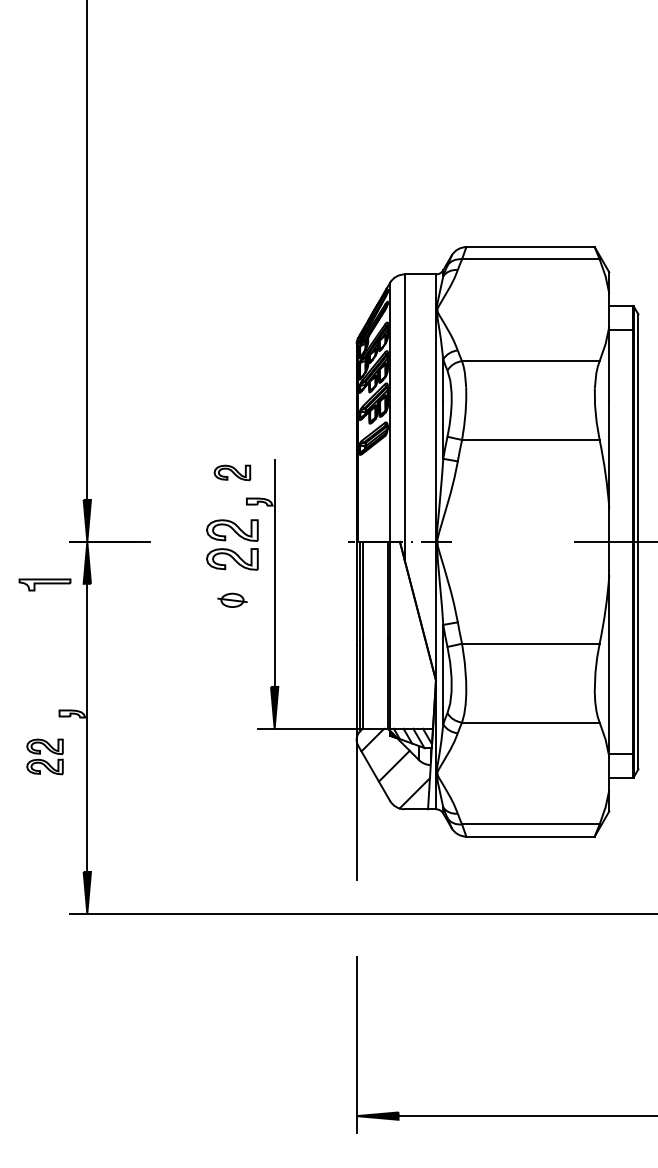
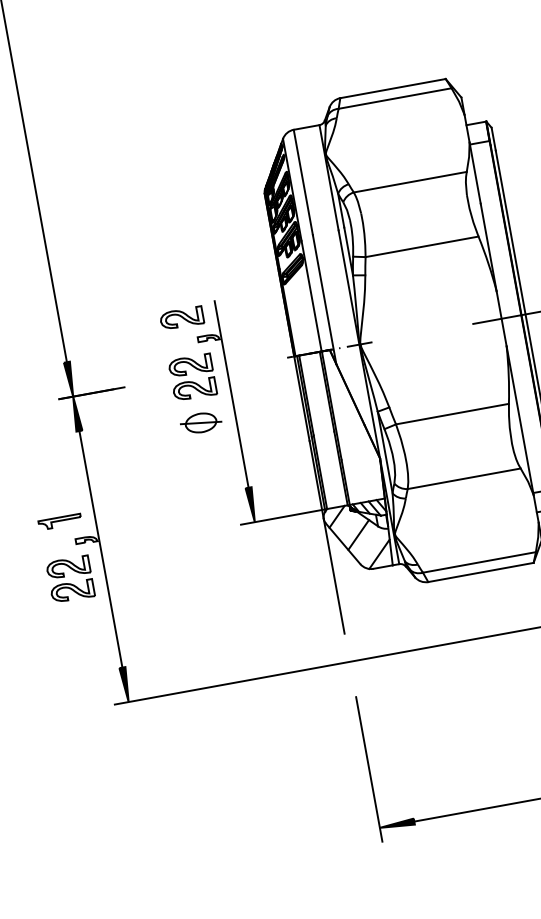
part: (232, 472) -> (182, 318), size x1.43
part: (44, 584) -> (59, 521), moved
part: (232, 600) -> (201, 423), size x1.67
part: (44, 756) -> (70, 579), size x1.43

